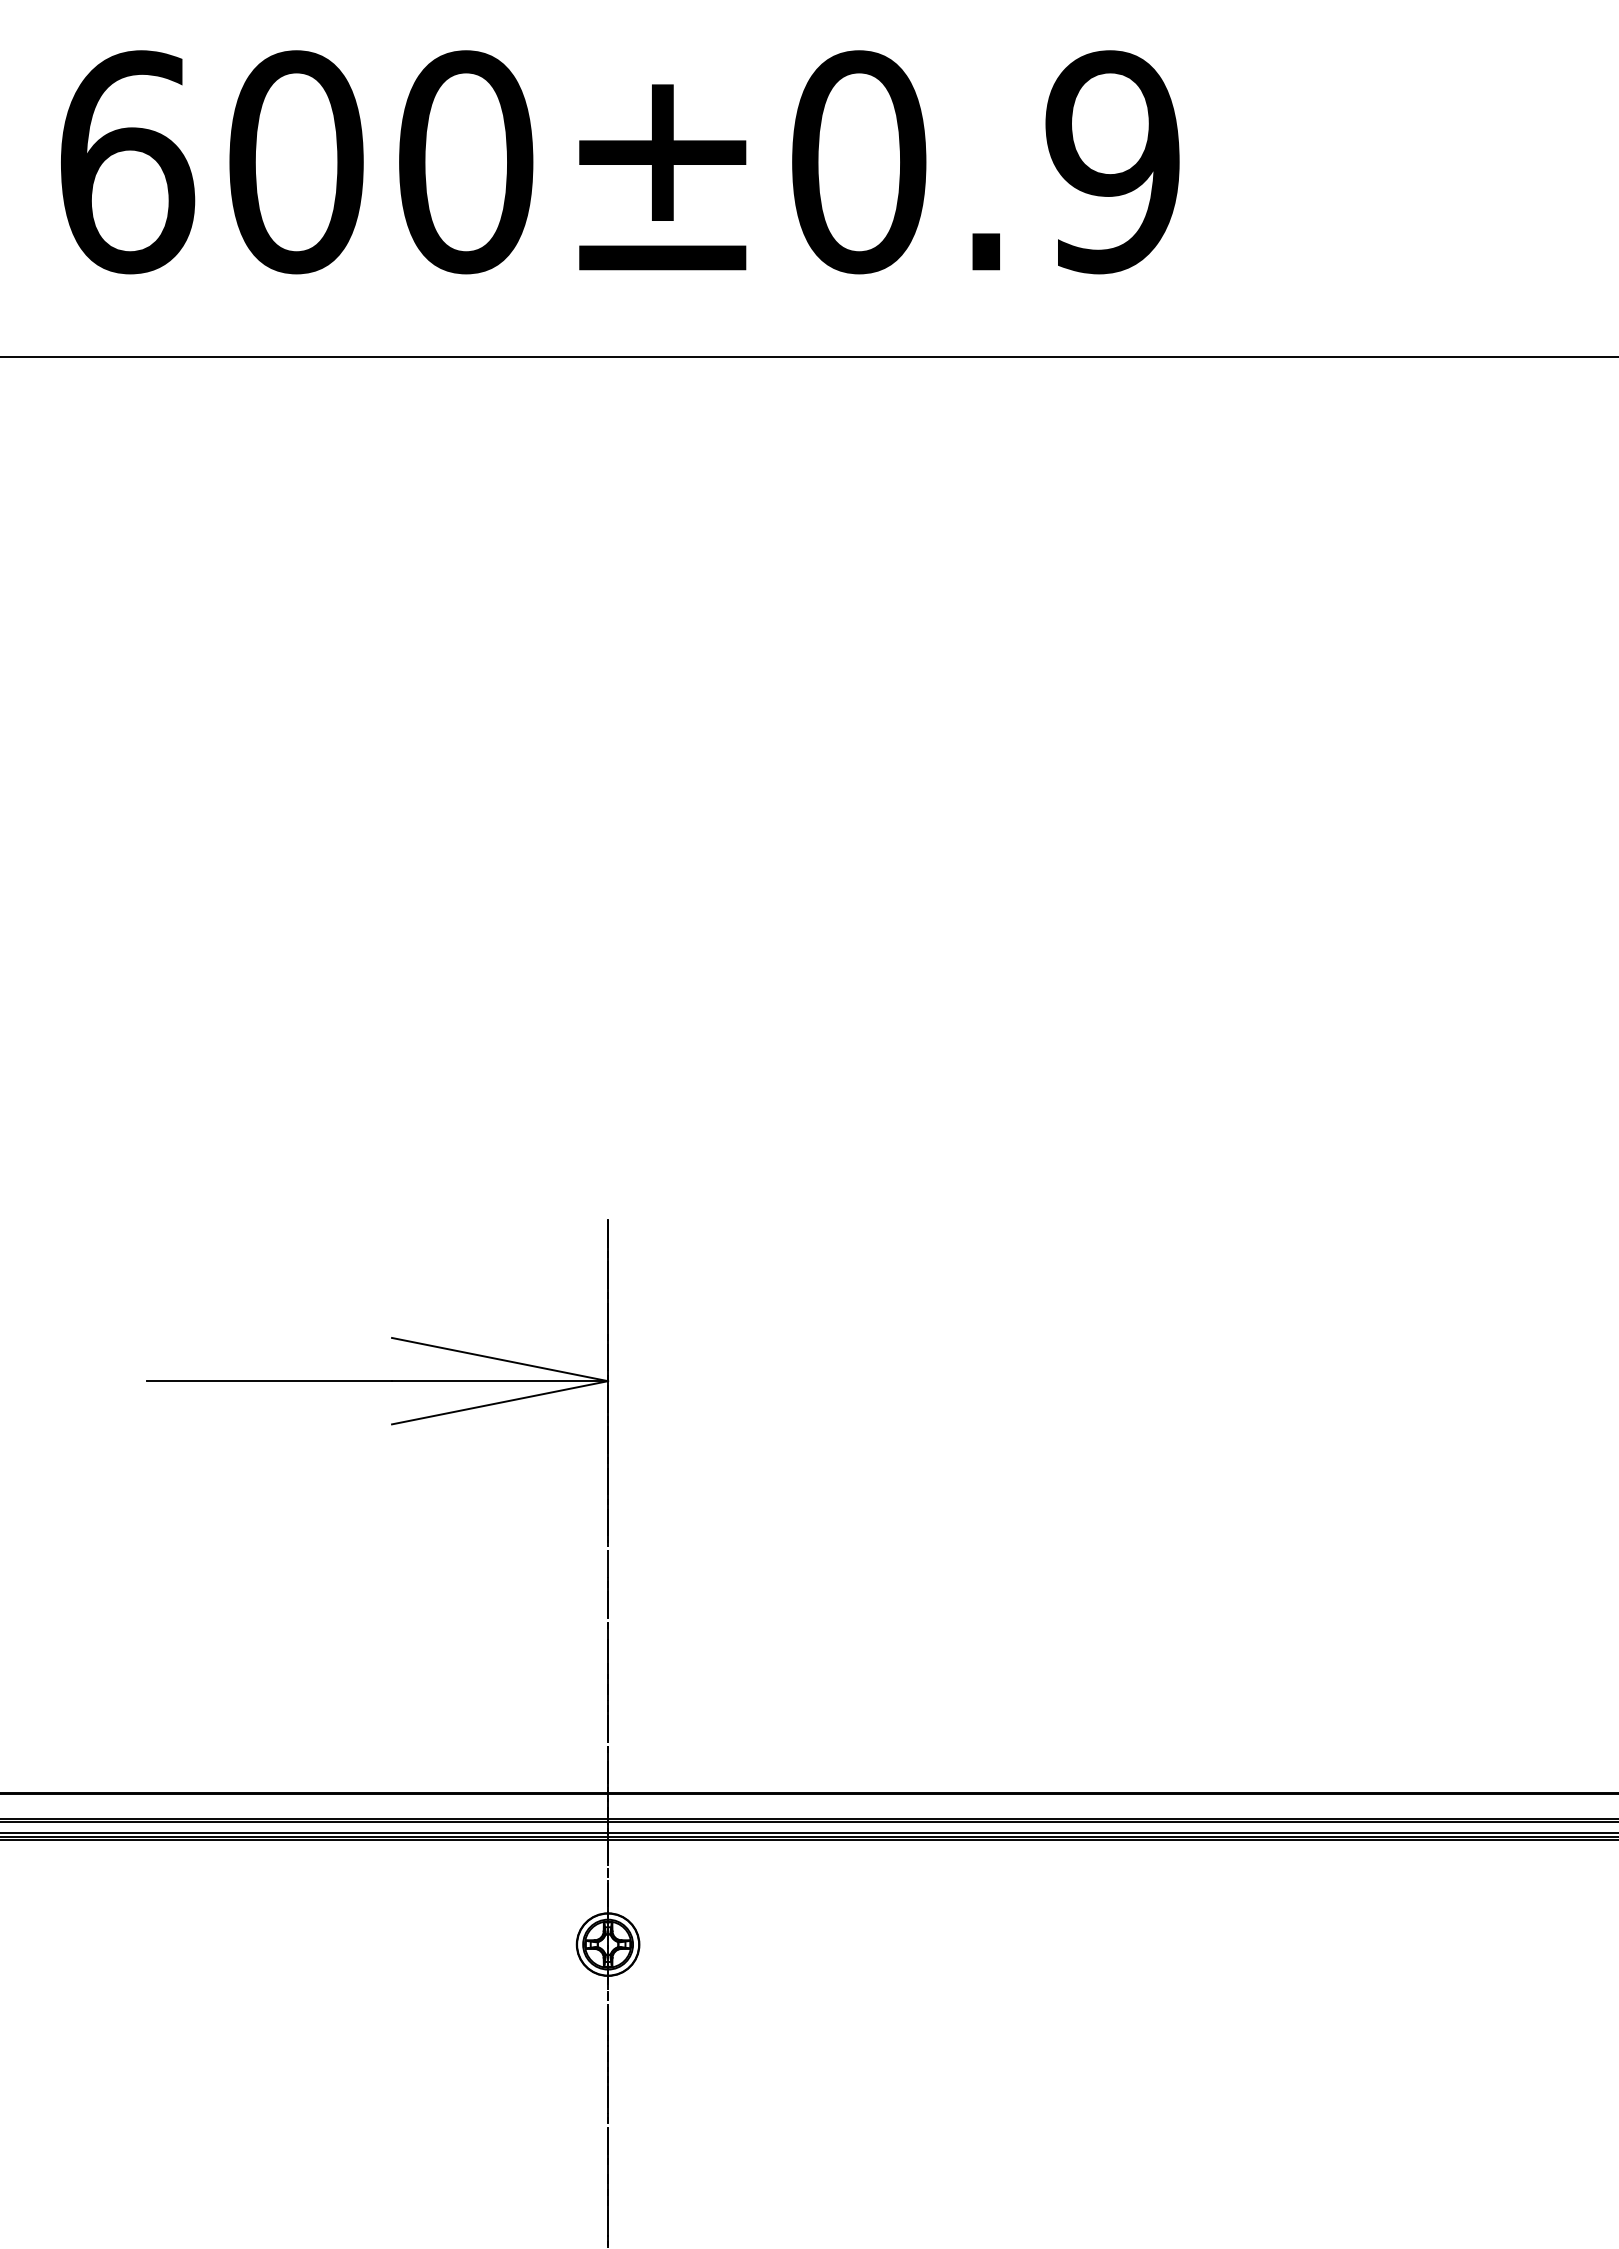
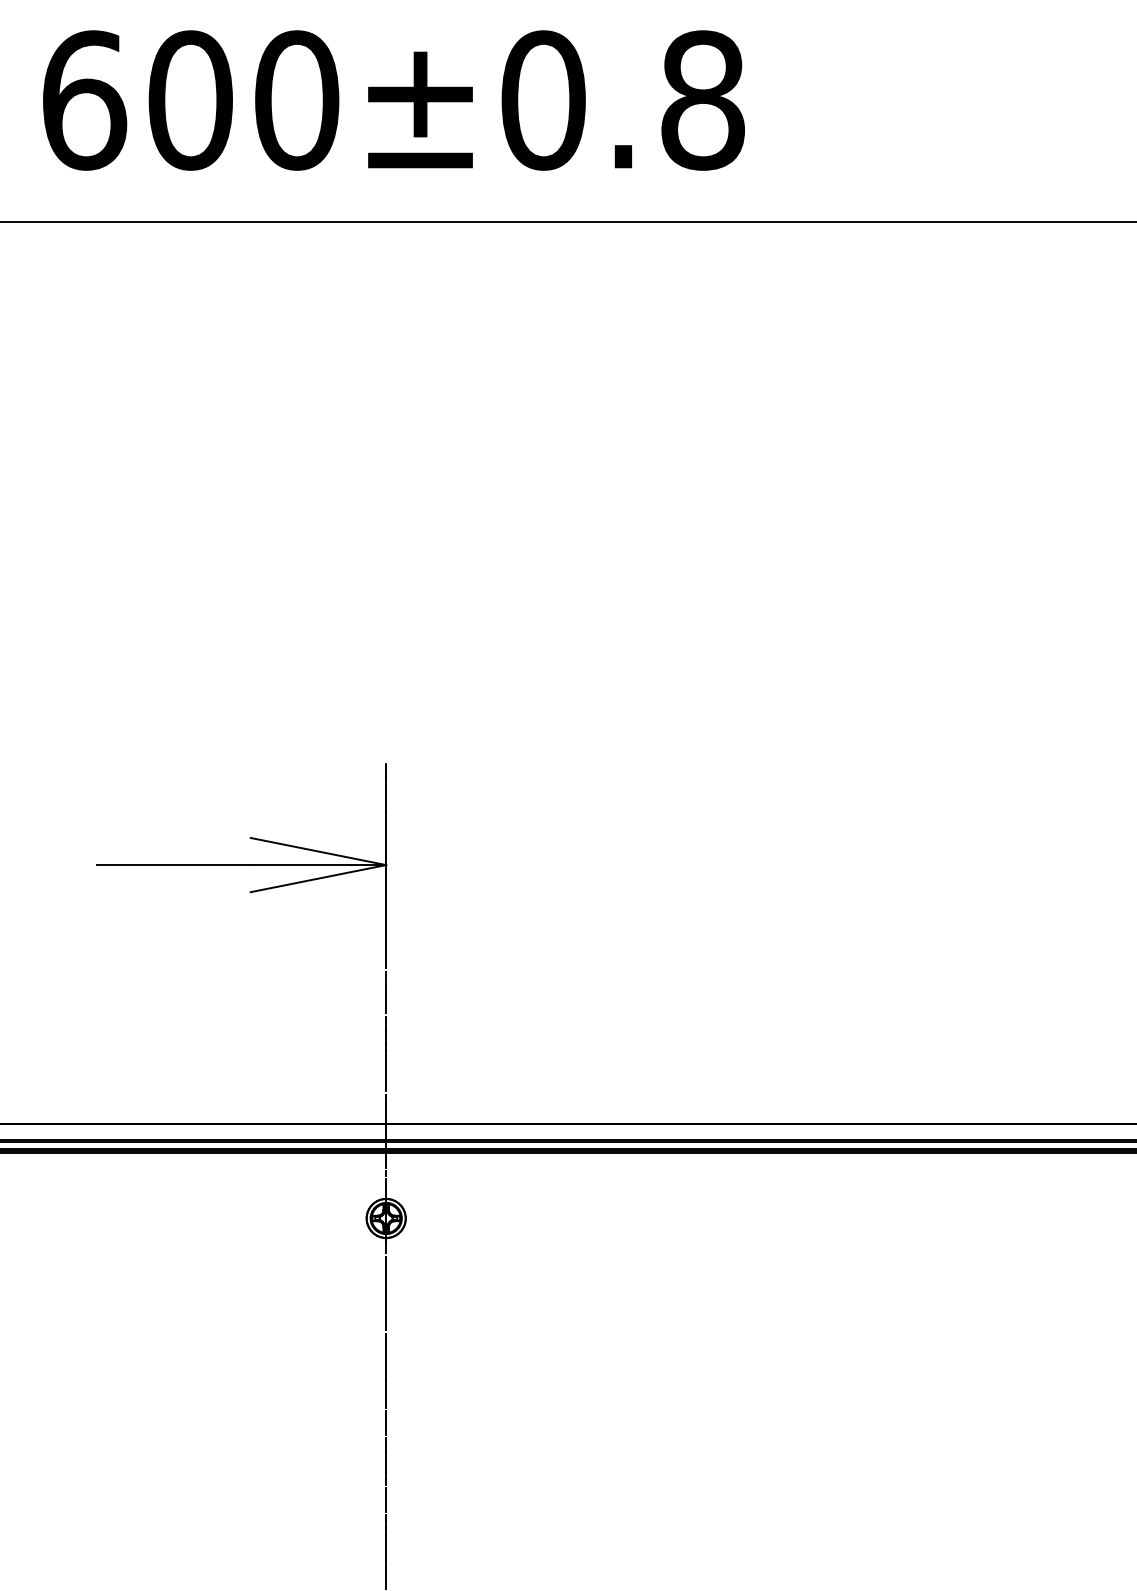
text: (1112, 162) -> (702, 100), 600±0.9 -> 600±0.8

